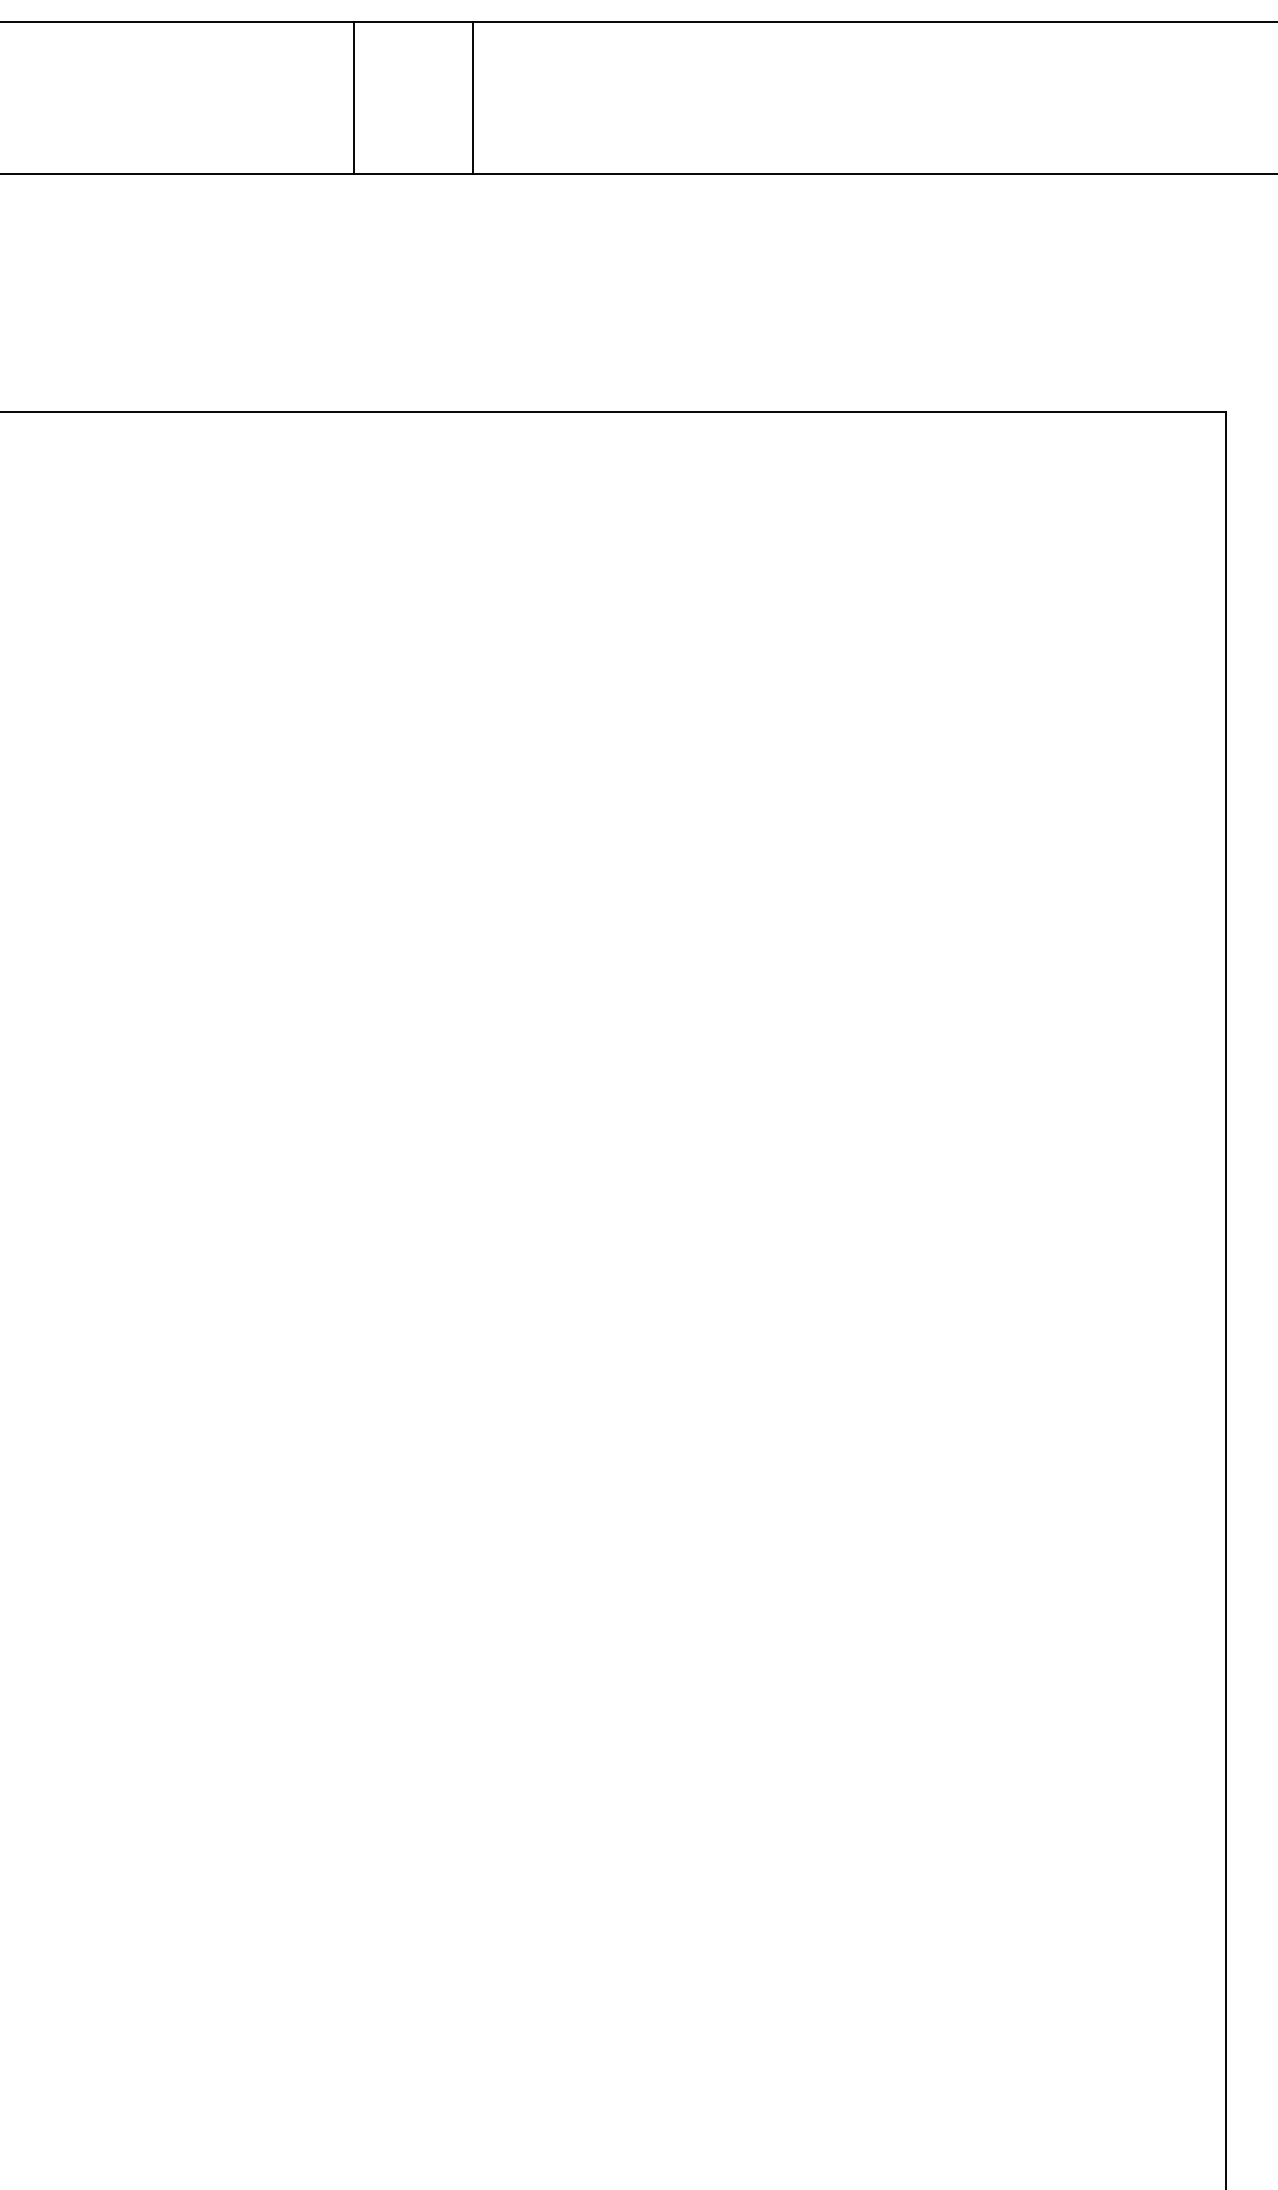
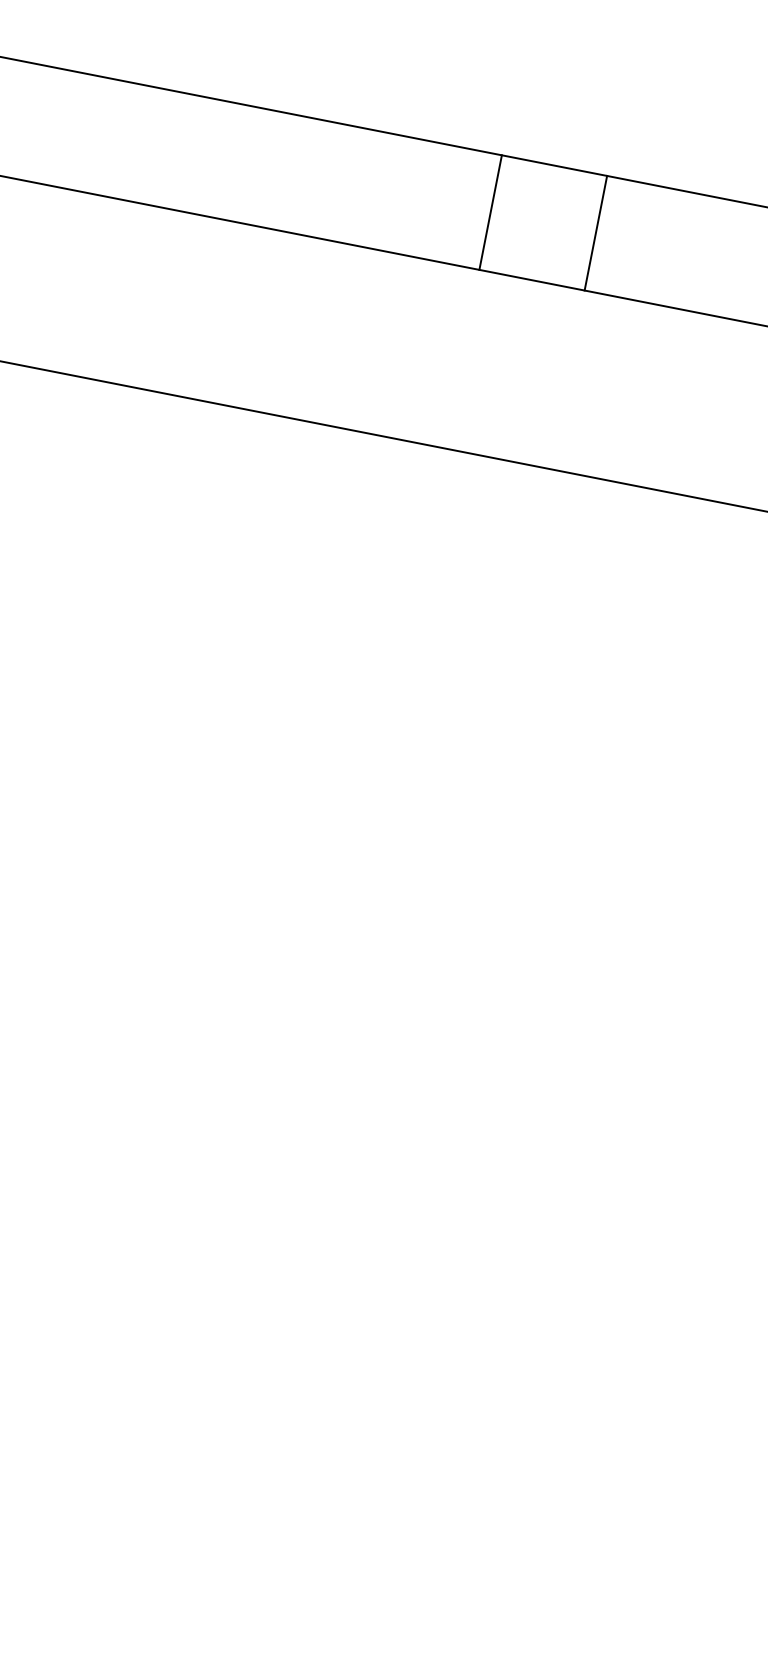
line: (354, 97) -> (490, 212), moved
line: (473, 97) -> (596, 232), moved

